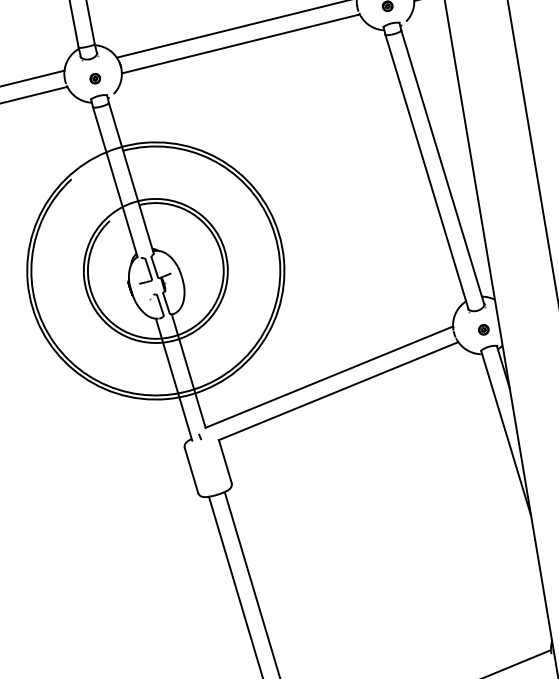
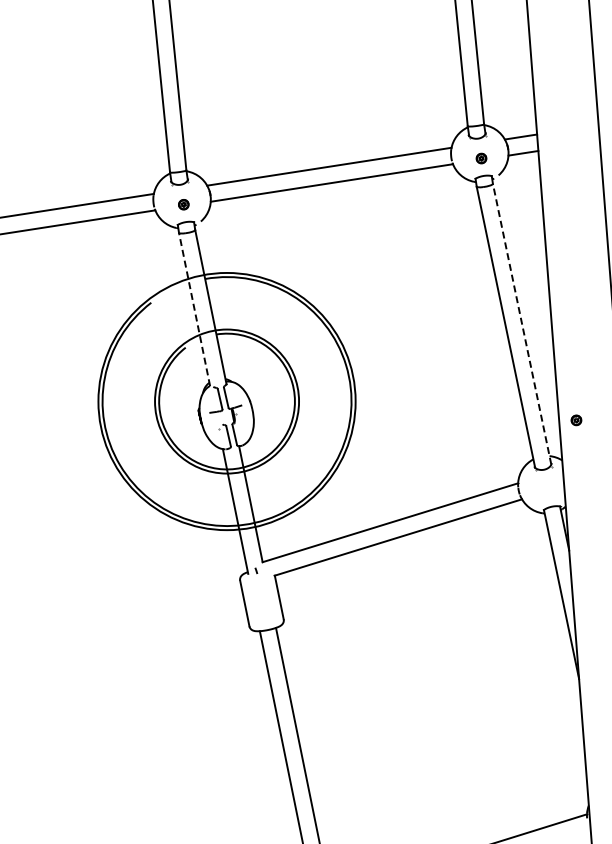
line: (443, 166) -> (522, 323), solid -> dashed
line: (115, 182) -> (194, 309), solid -> dashed
part: (483, 329) -> (576, 420), moved

